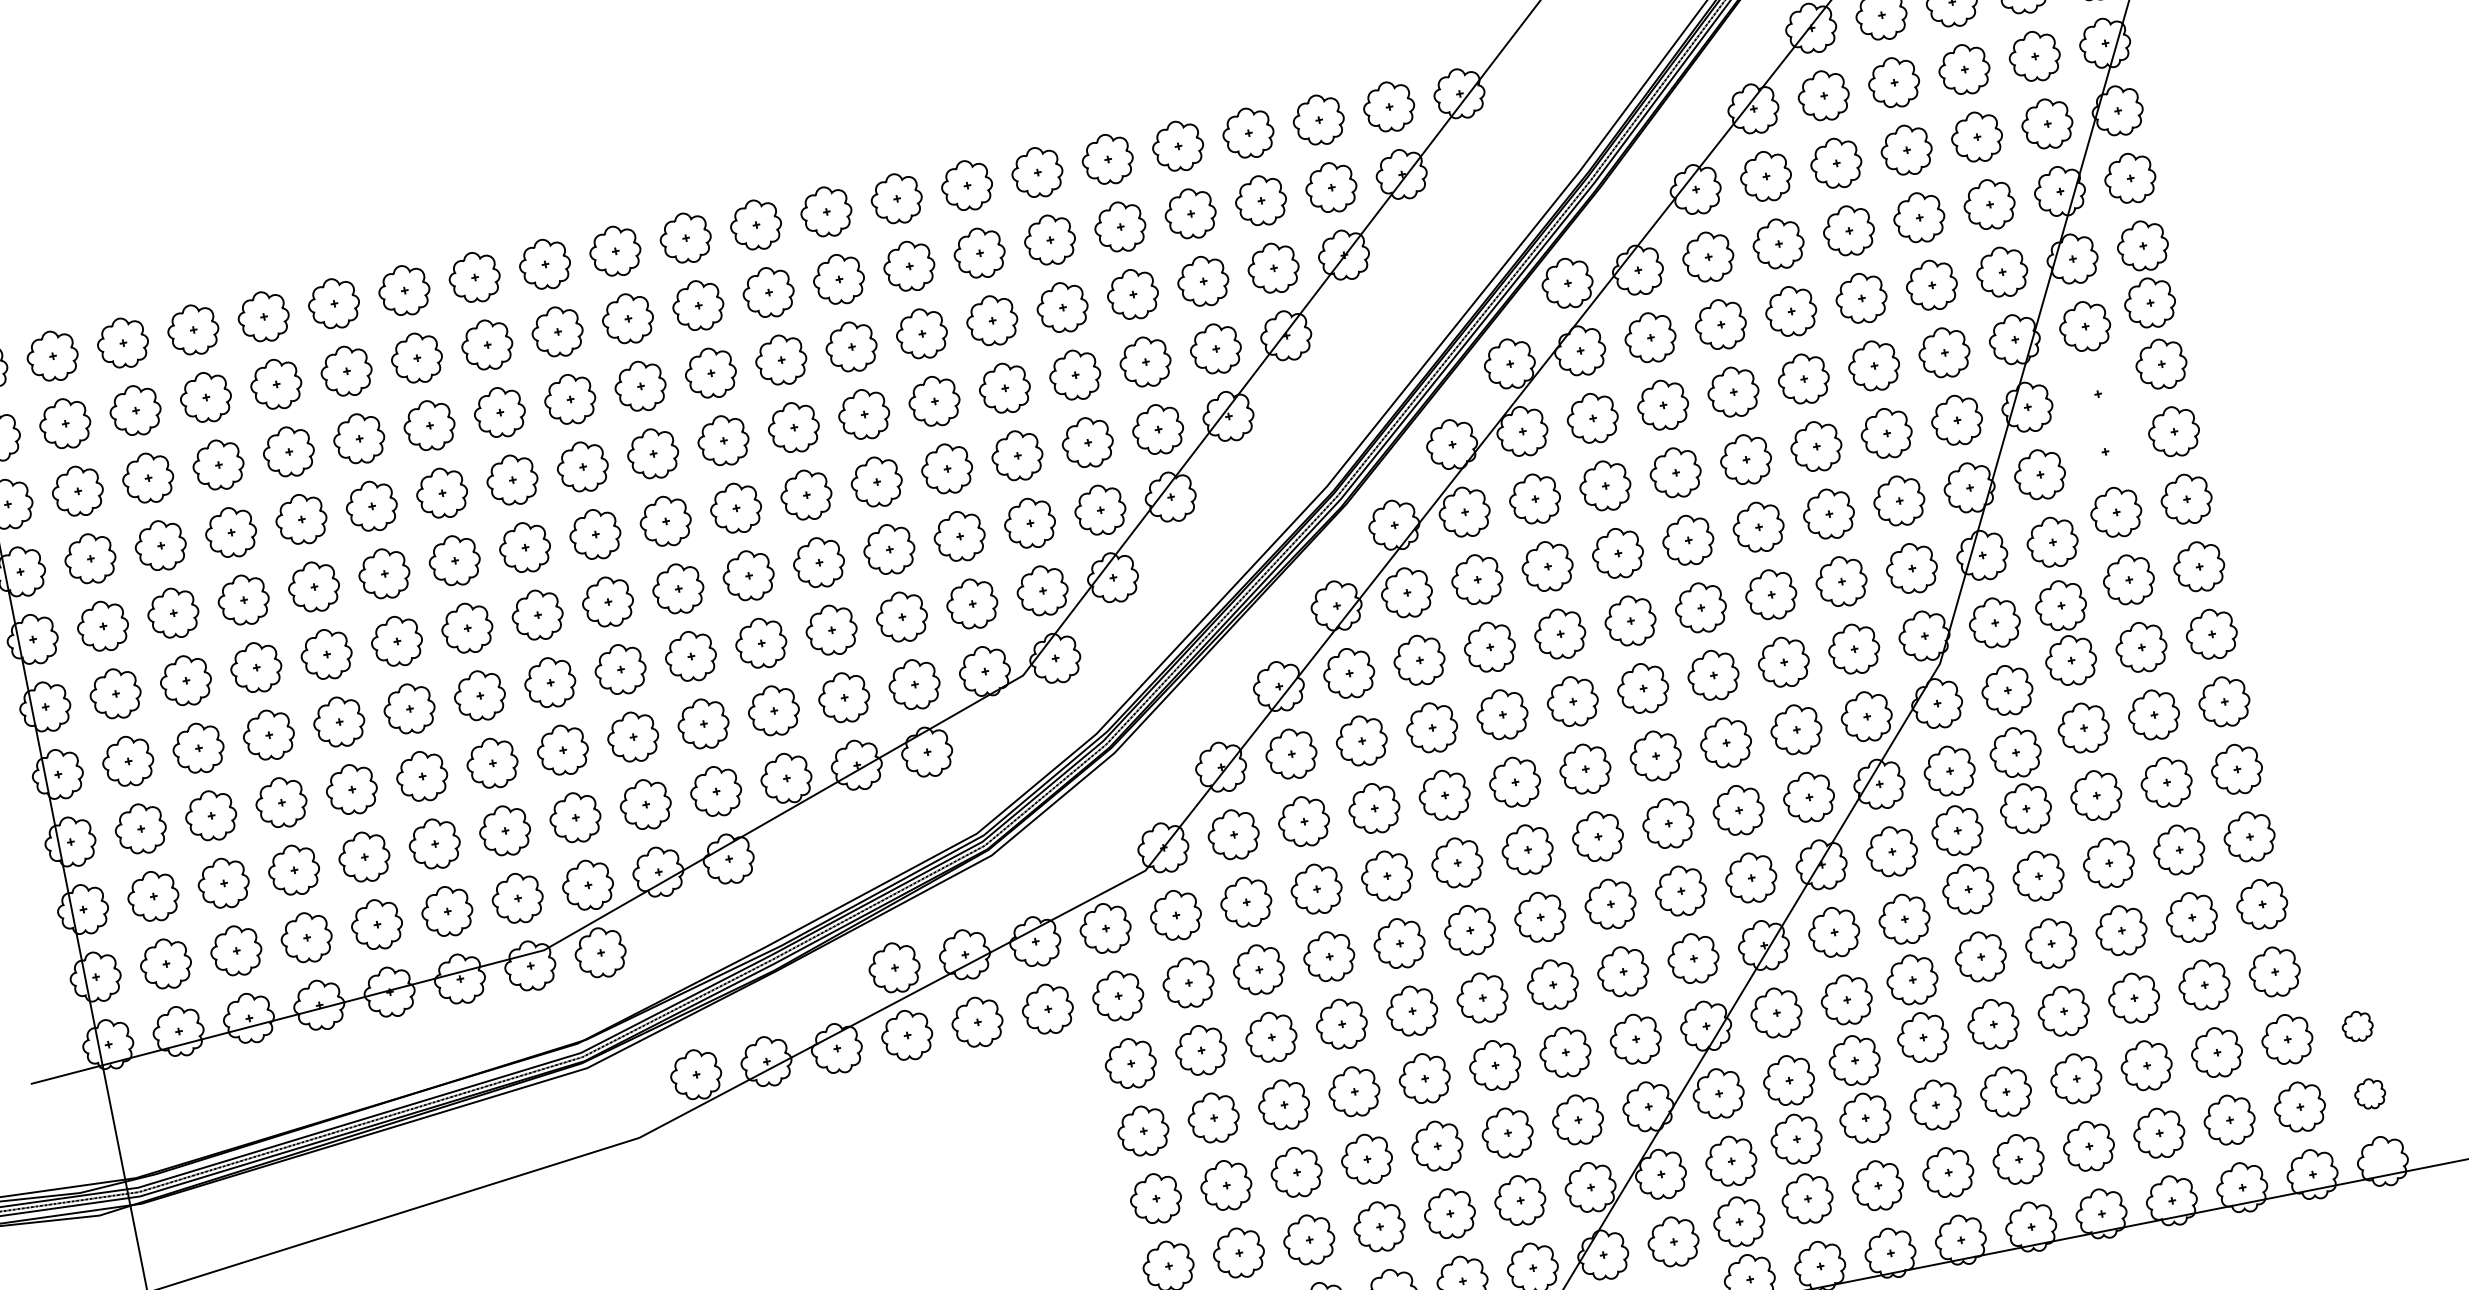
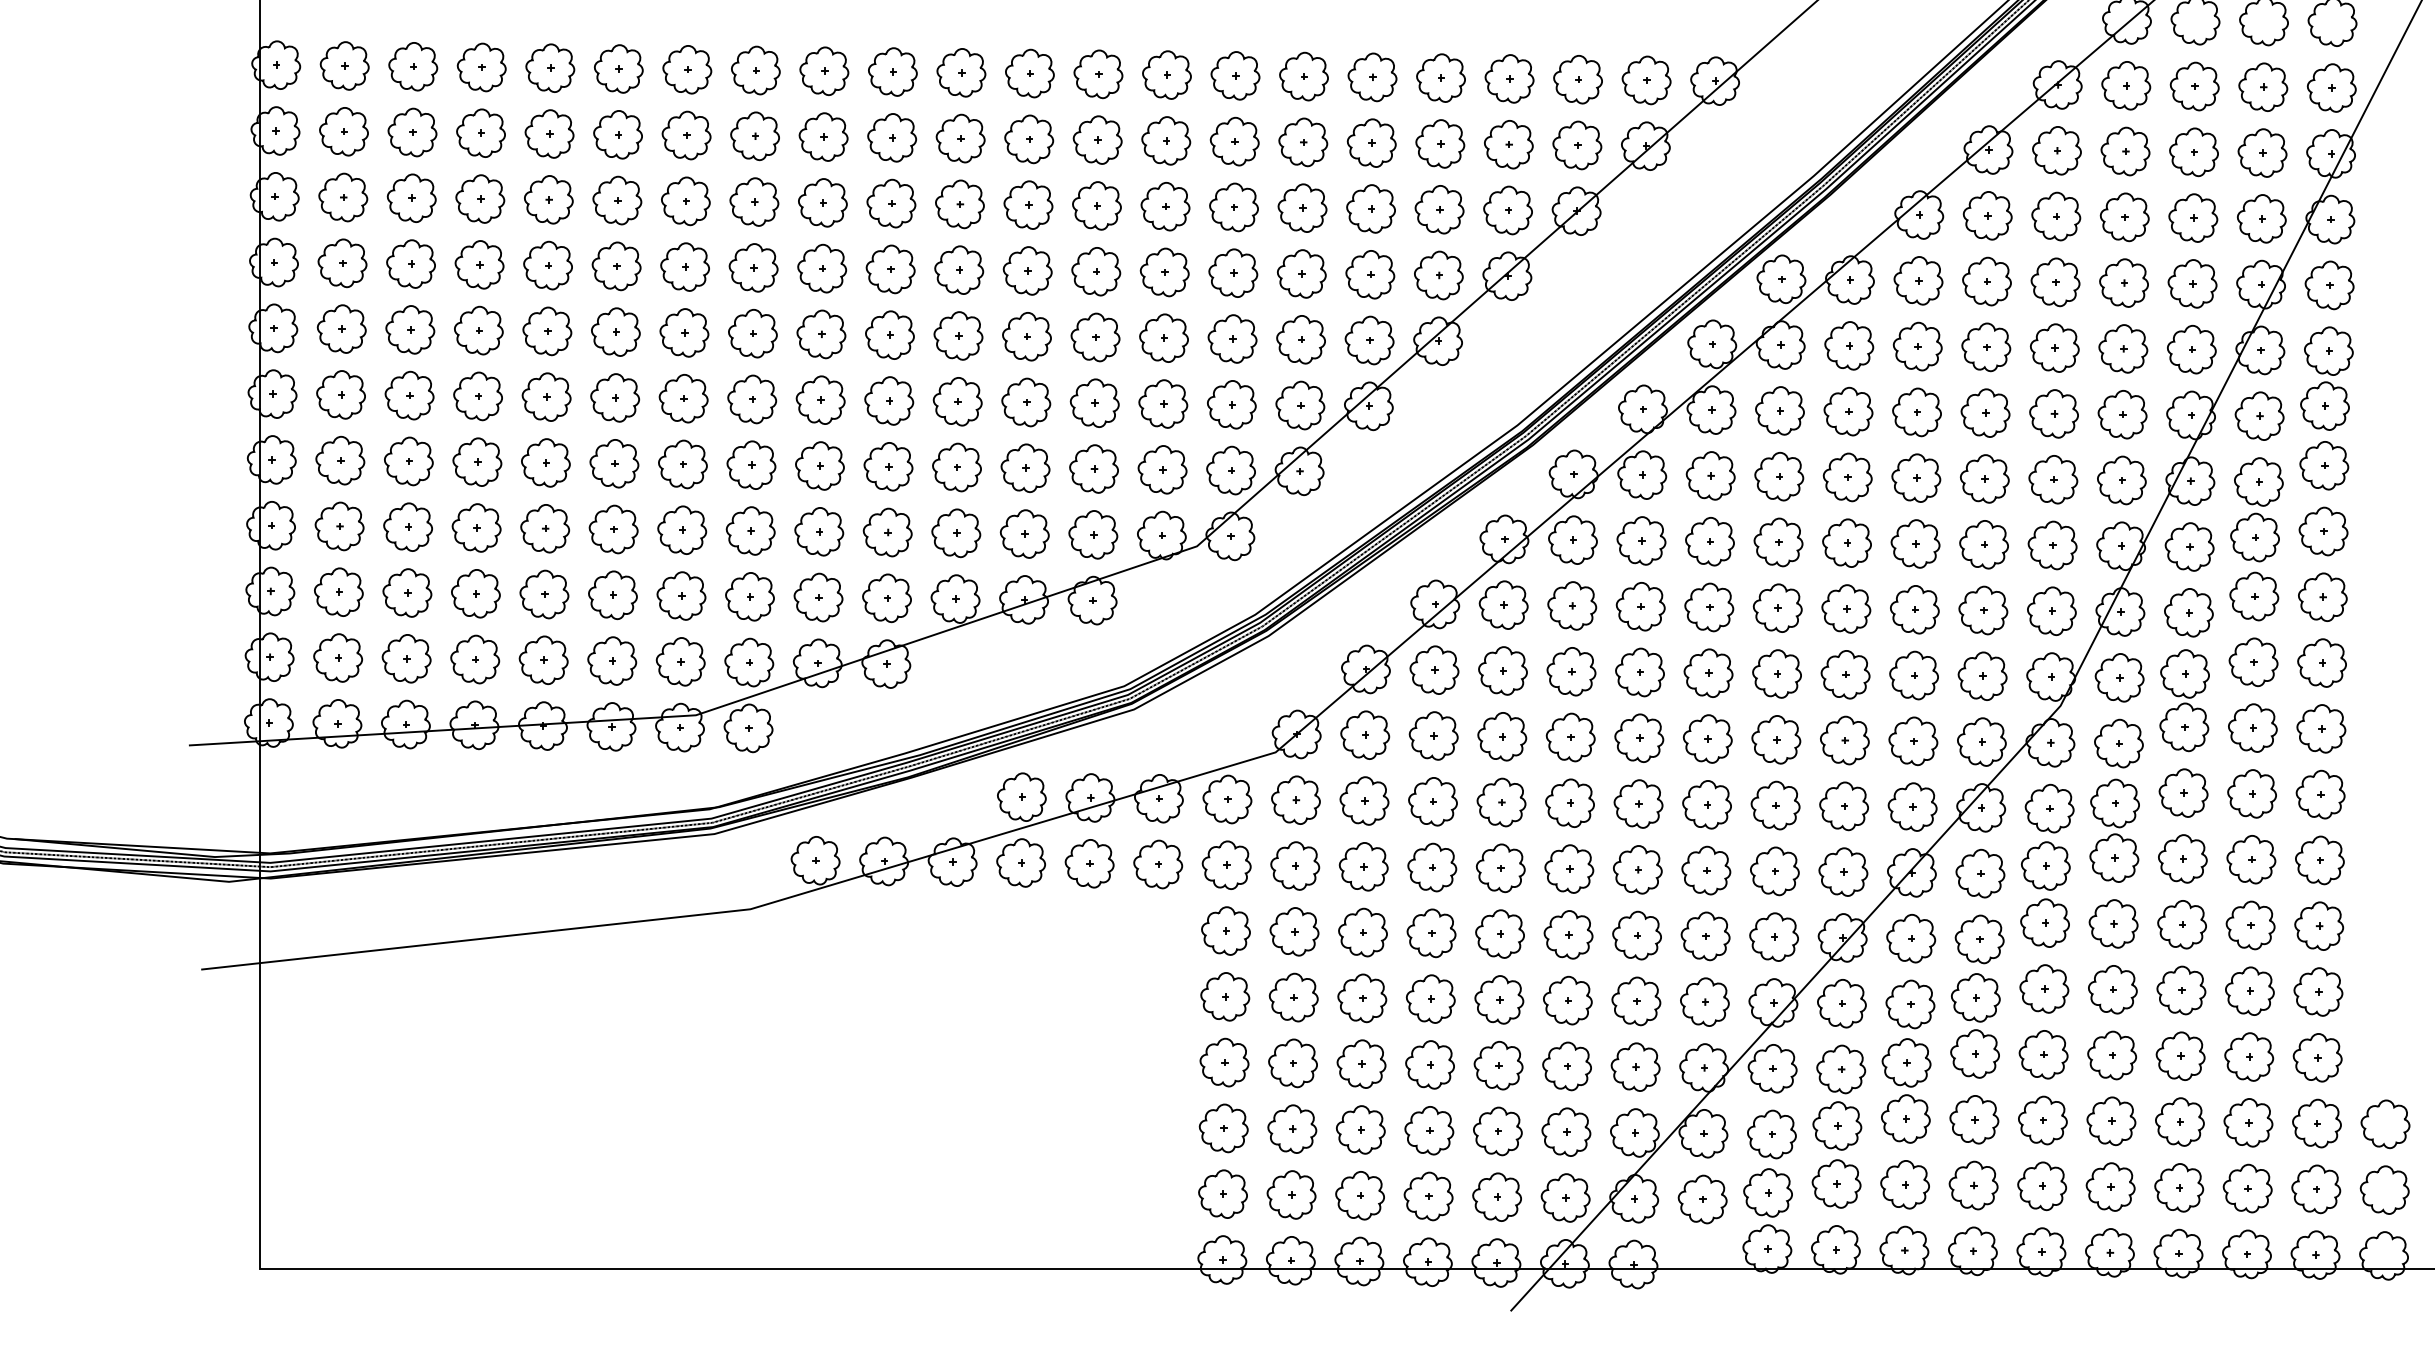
part: (2100, 422) -> (2256, 509), added
part: (2357, 1026) -> (2385, 1124), size x1.67
part: (2369, 1093) -> (2384, 1189), size x1.67

